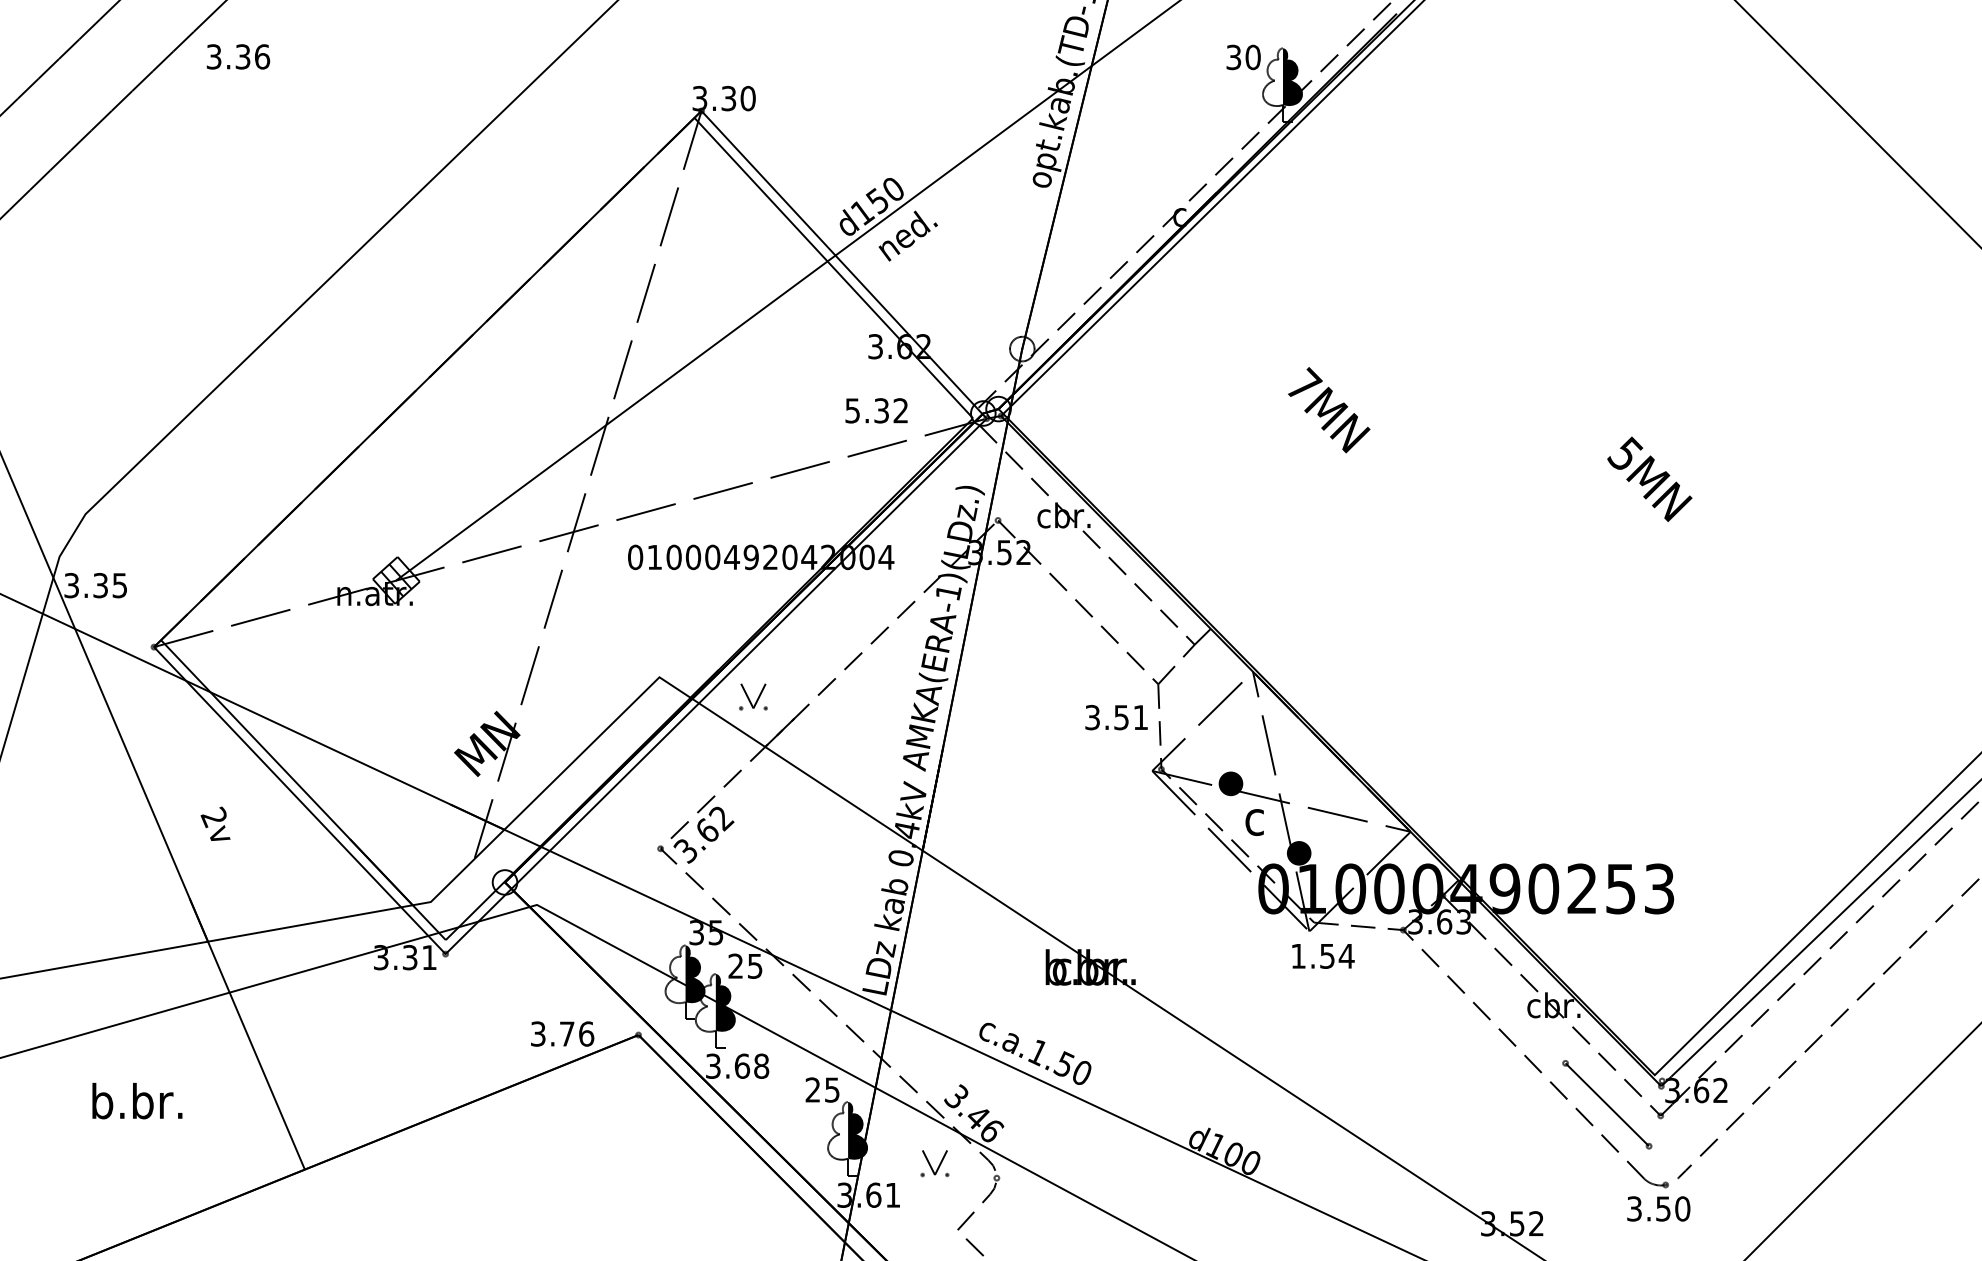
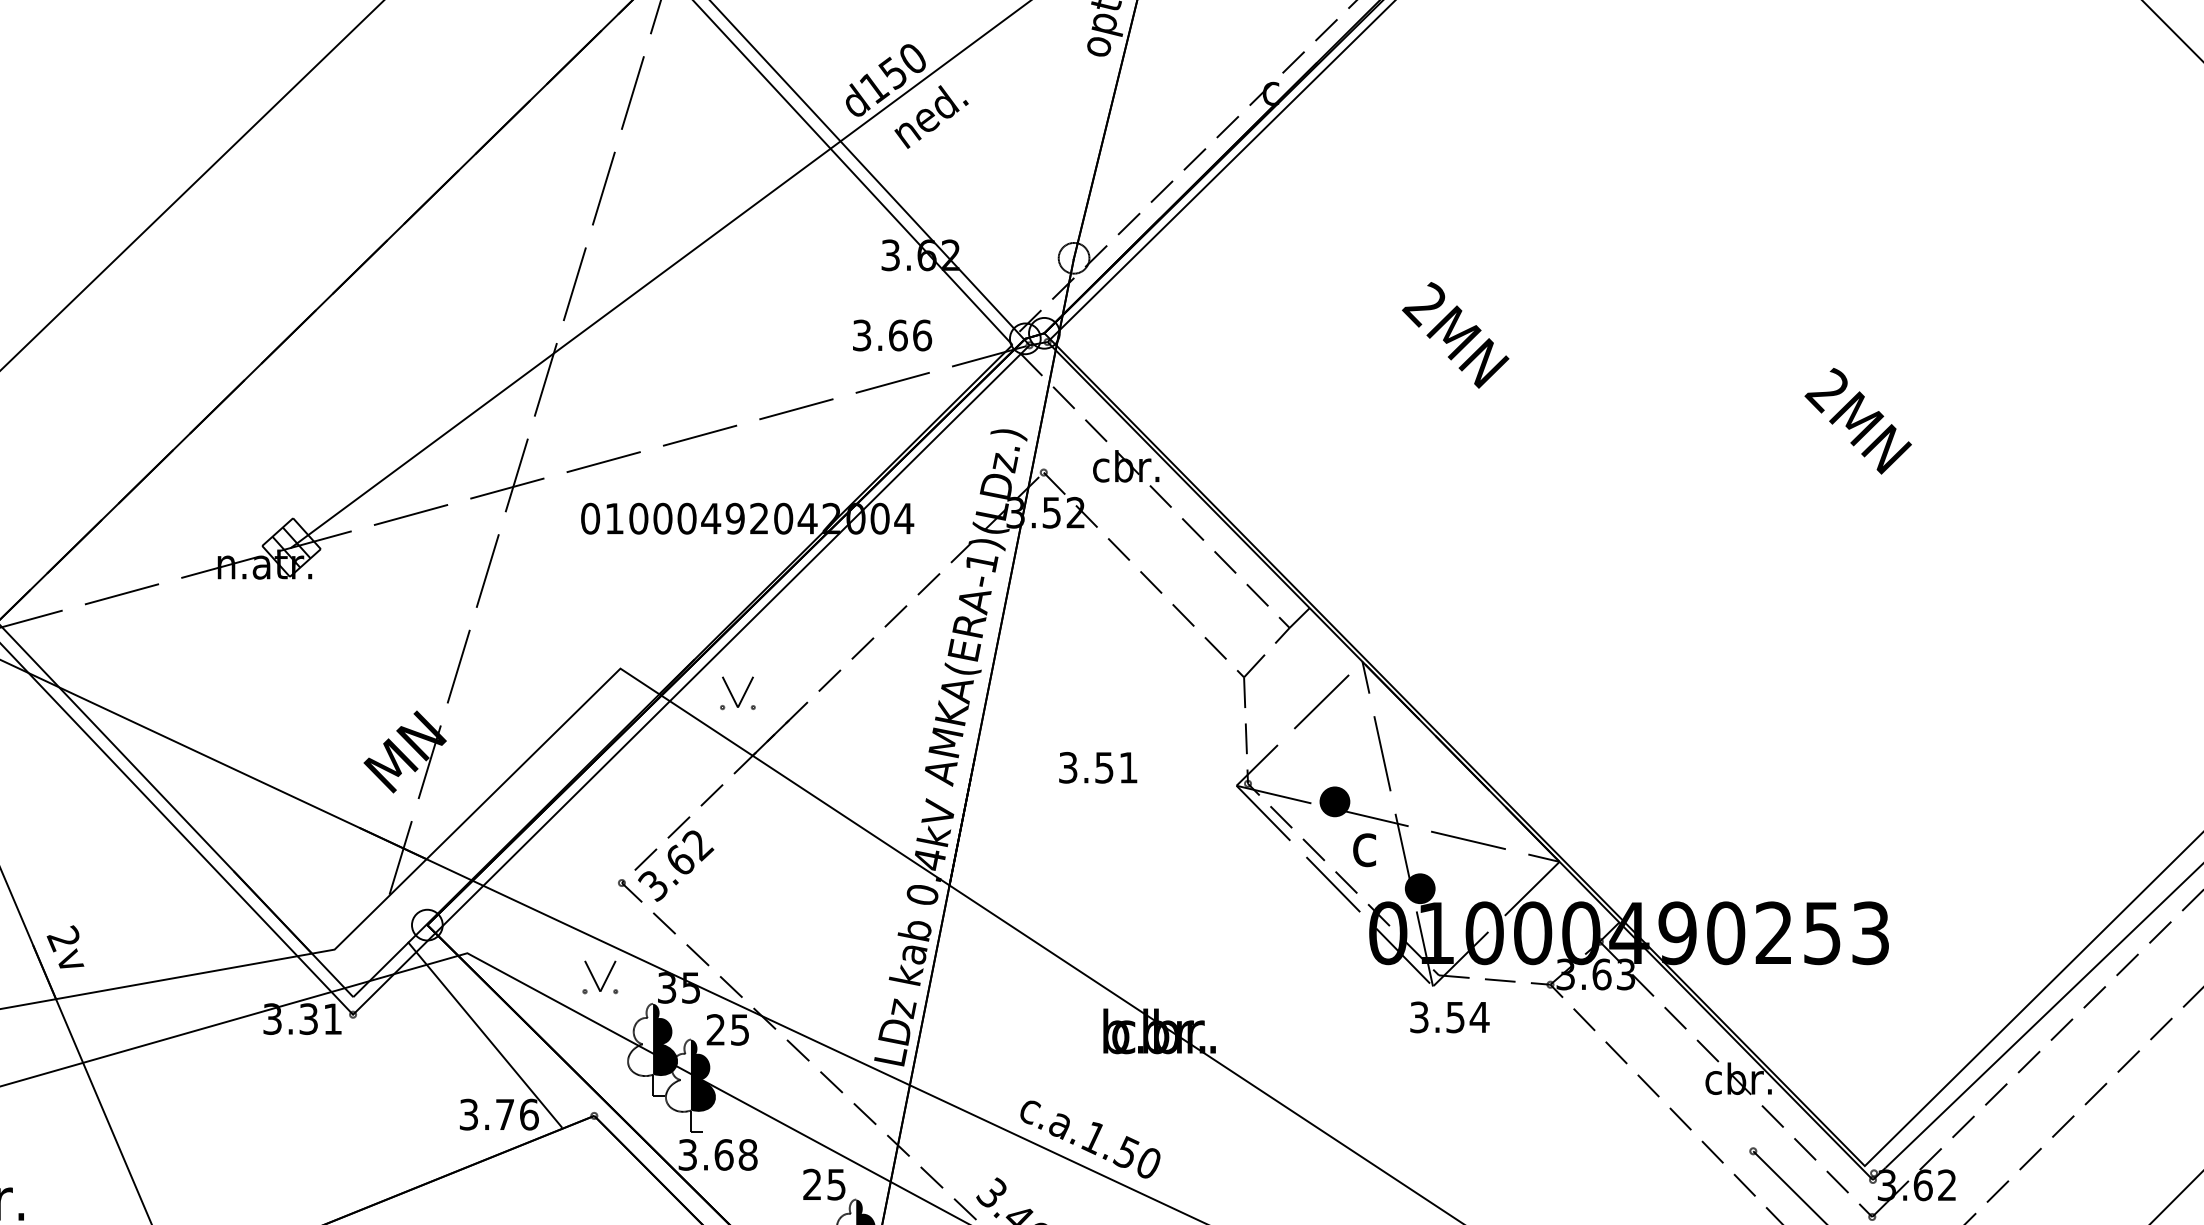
text: (1303, 385) -> (1425, 303), 7MN -> 2MN
text: (877, 410) -> (893, 335), 5.32 -> 3.66
text: (1624, 454) -> (1826, 390), 5MN -> 2MN
text: (1116, 717) -> (1098, 767), moved
text: (215, 823) -> (65, 946), moved
part: (642, 923) -> (599, 976), added
text: (1298, 955) -> (1419, 1016), 1.54 -> 3.54
line: (550, 969) -> (484, 1033), added

